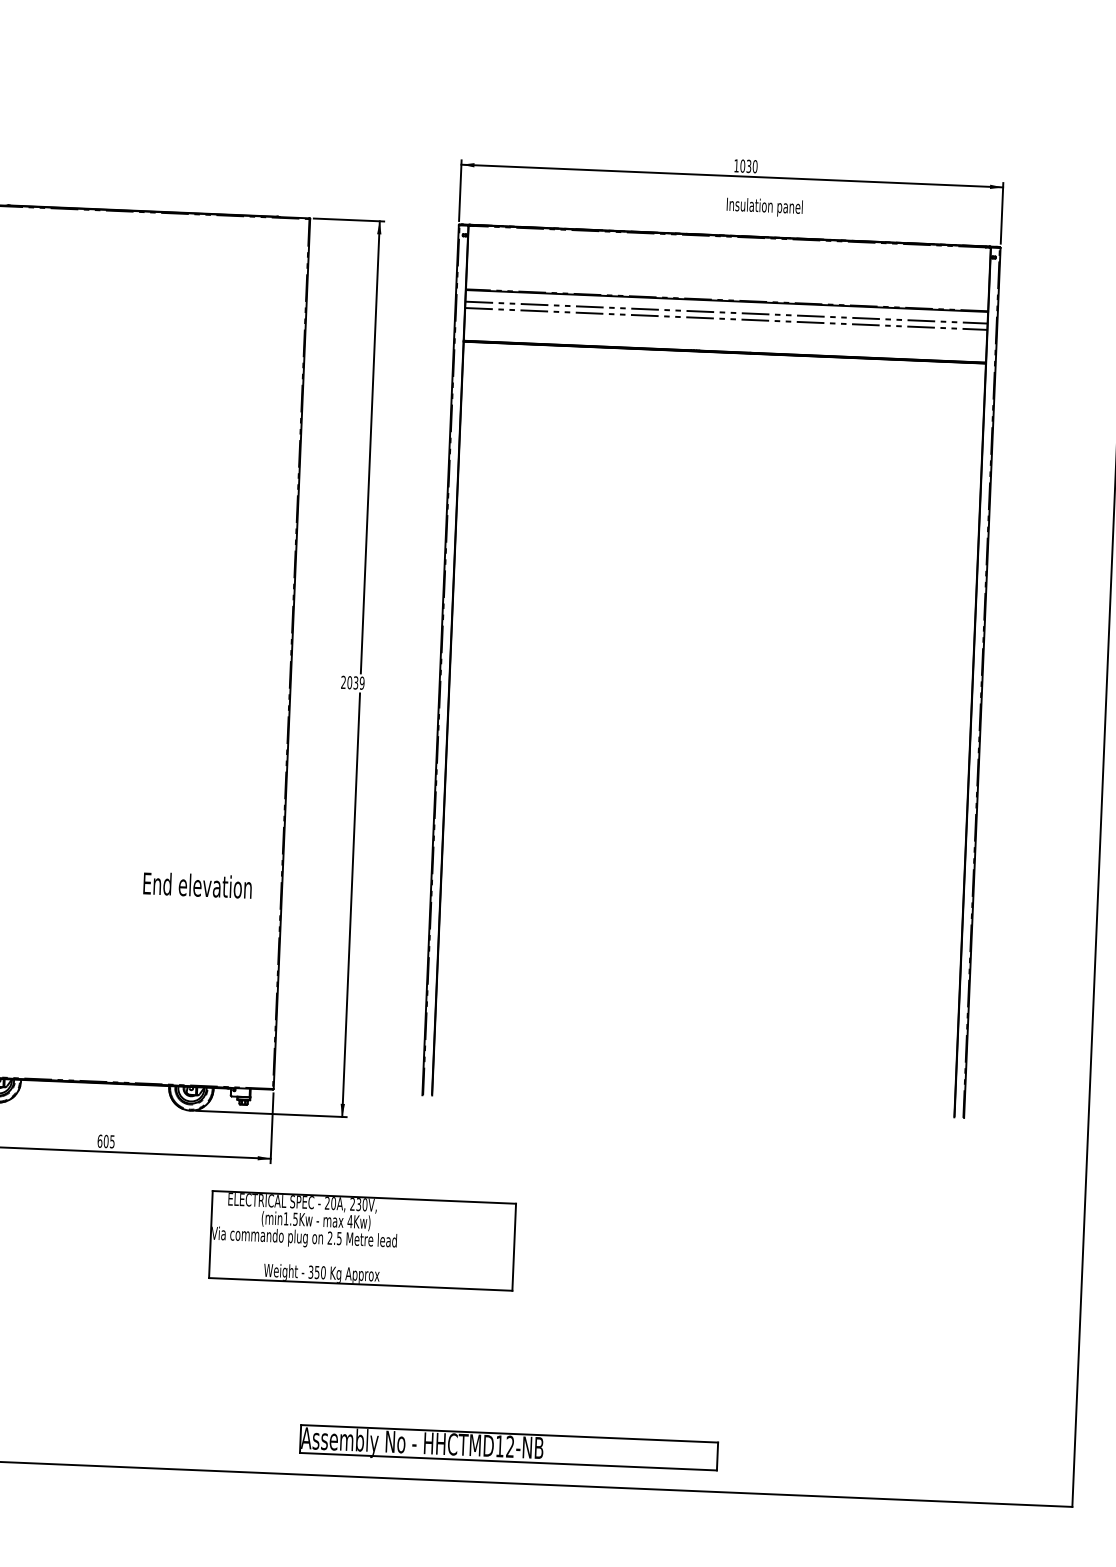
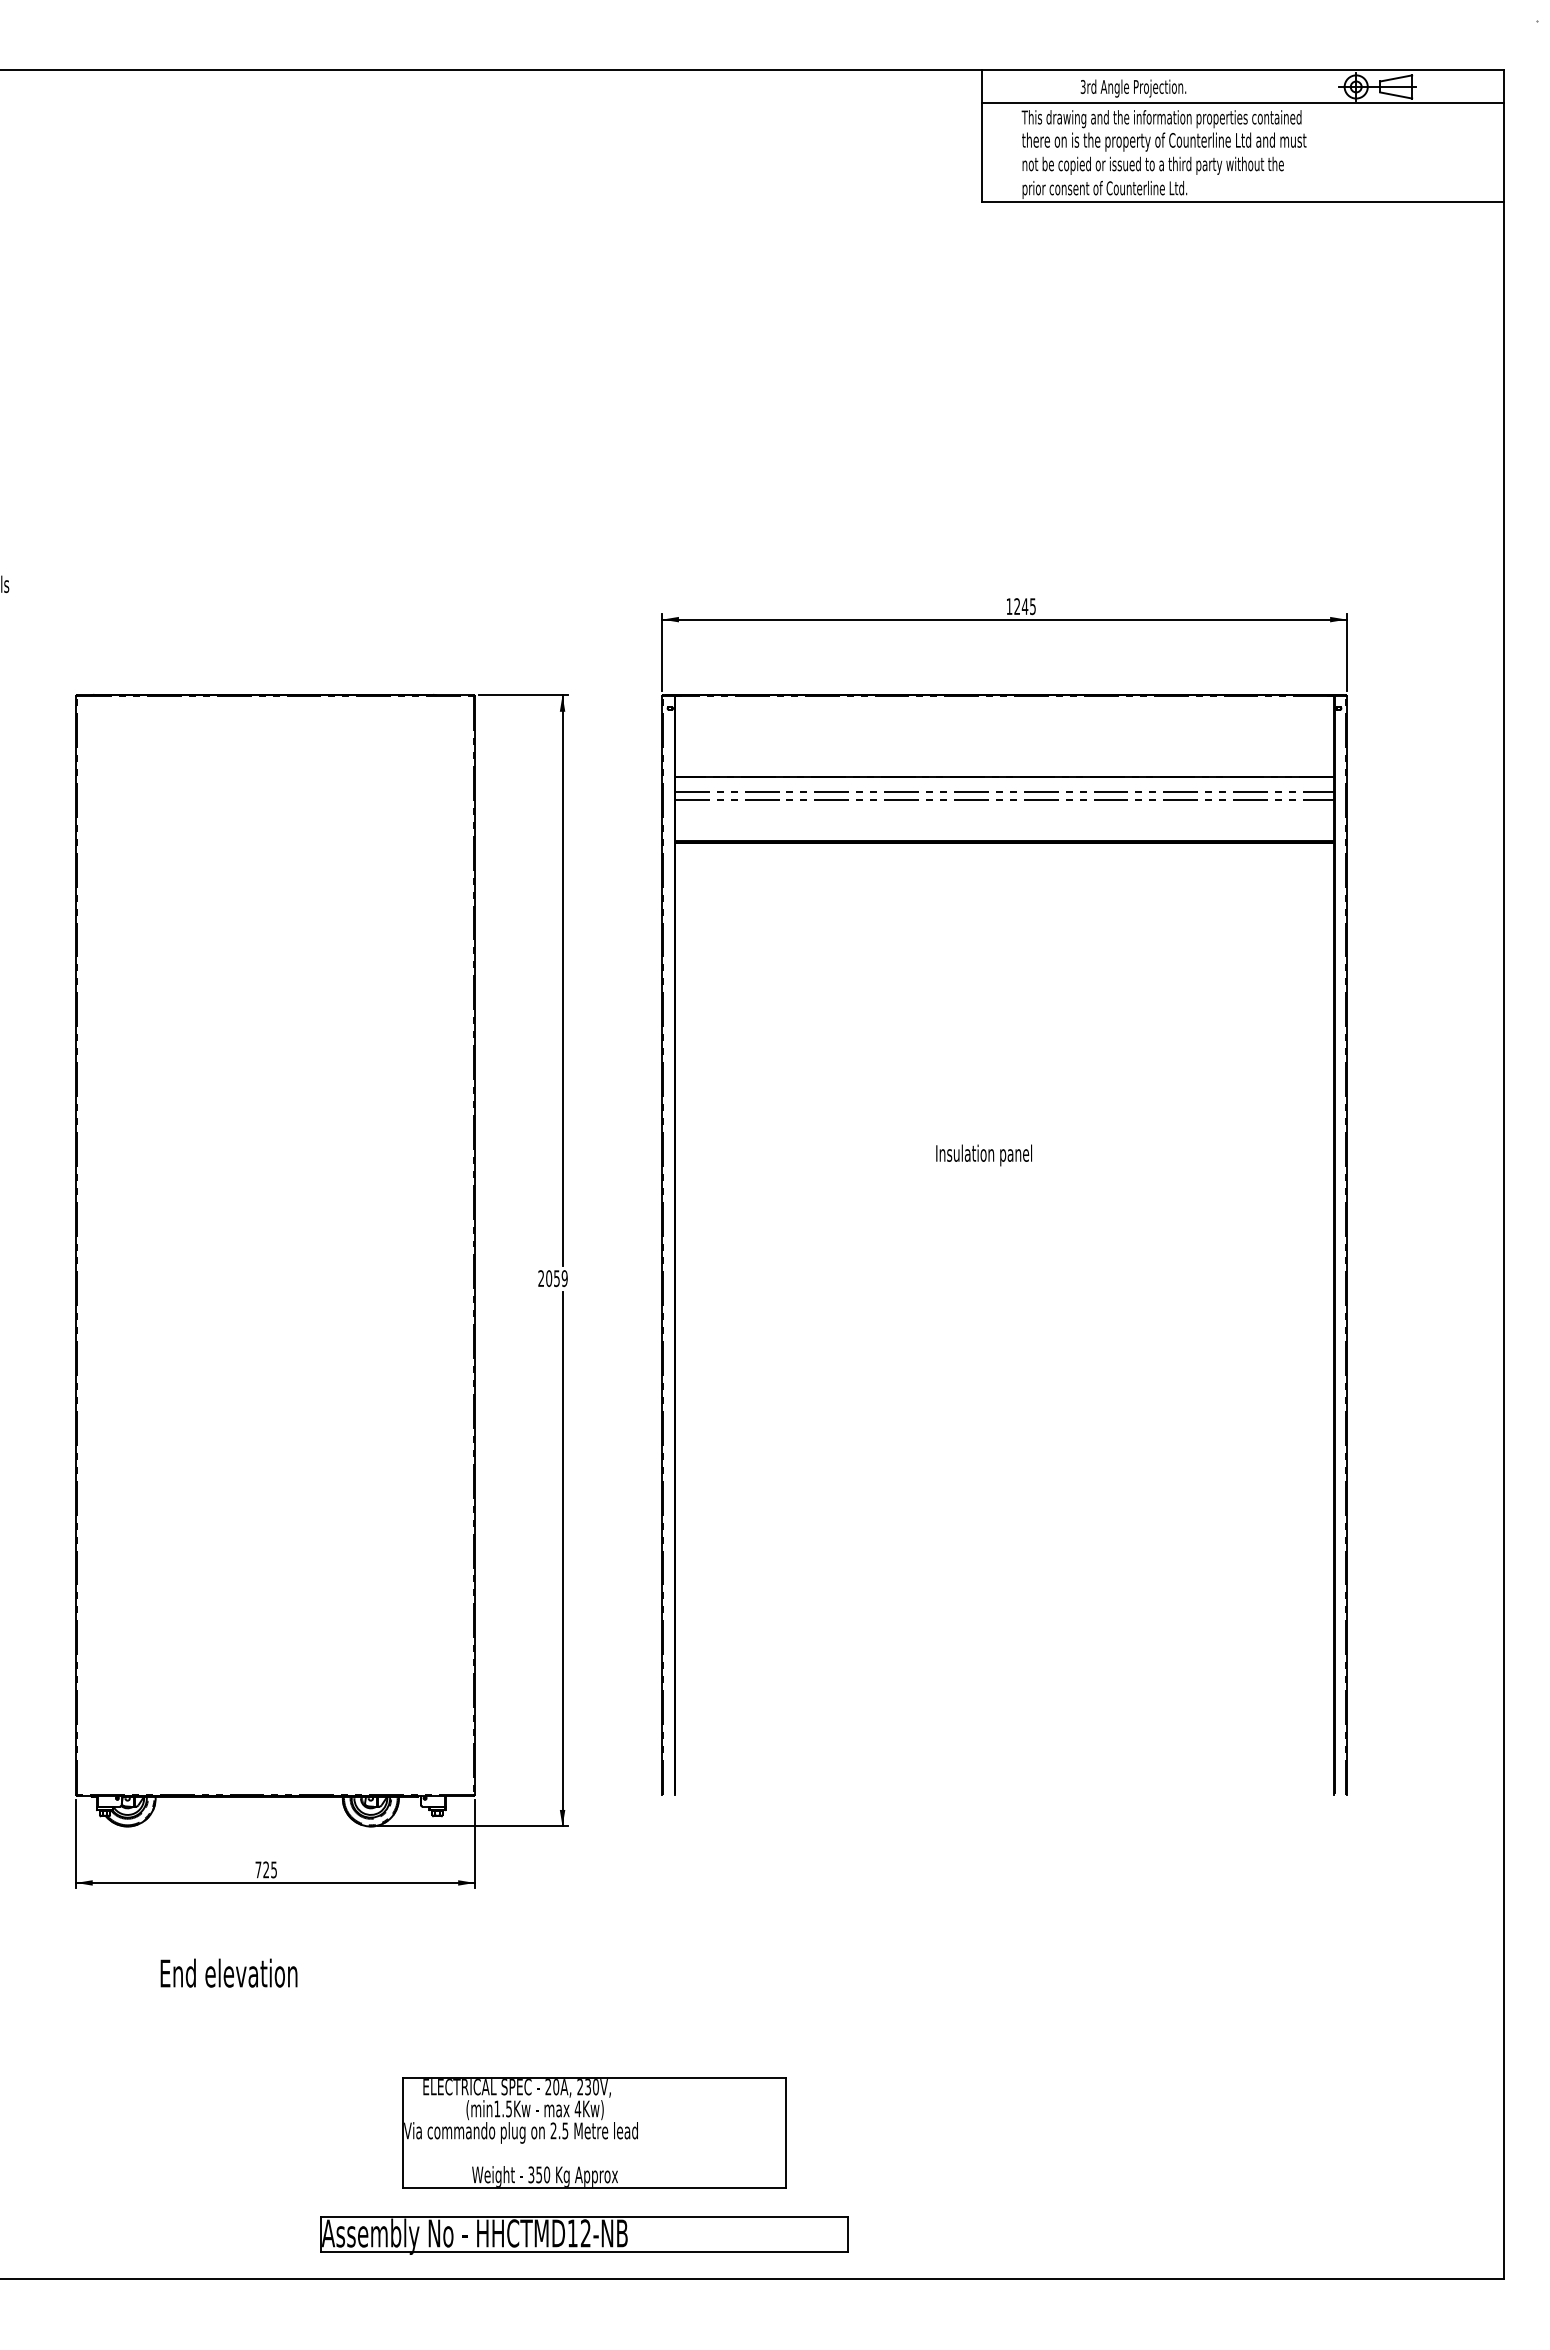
text: (748, 166) -> (1024, 606), 1030 -> 1245
text: (764, 207) -> (983, 1155), moved
text: (355, 682) -> (556, 1278), 2039 -> 2059
text: (197, 884) -> (228, 1972), moved
text: (103, 1141) -> (262, 1869), 605 -> 725
part: (362, 1240) -> (594, 2132), moved
part: (509, 1448) -> (584, 2235), moved

